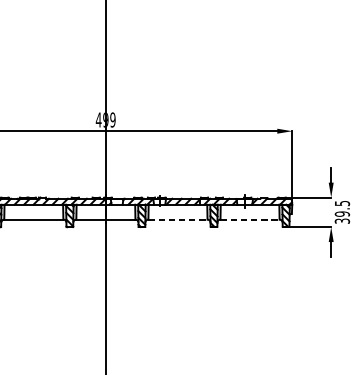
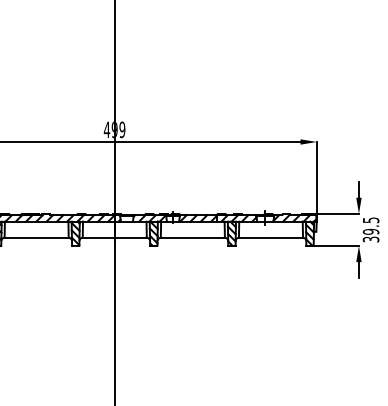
line: (178, 219) -> (193, 237), dashed -> solid
line: (250, 219) -> (271, 237), dashed -> solid

